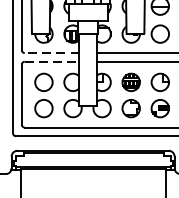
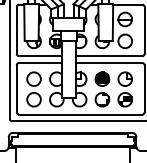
line: (50, 53) -> (39, 56), dashed -> solid
line: (52, 62) -> (40, 63), dashed -> solid

